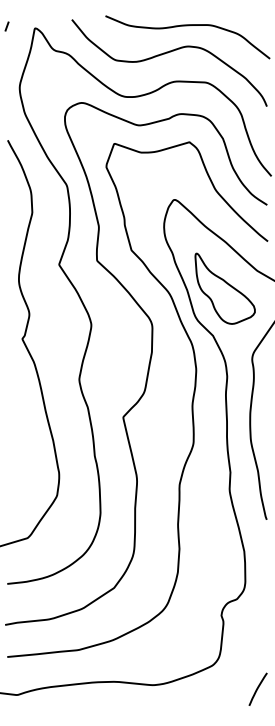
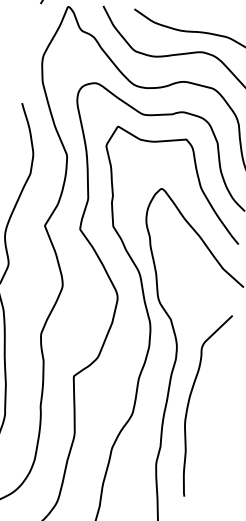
part: (224, 288) -> (190, 278), removed

